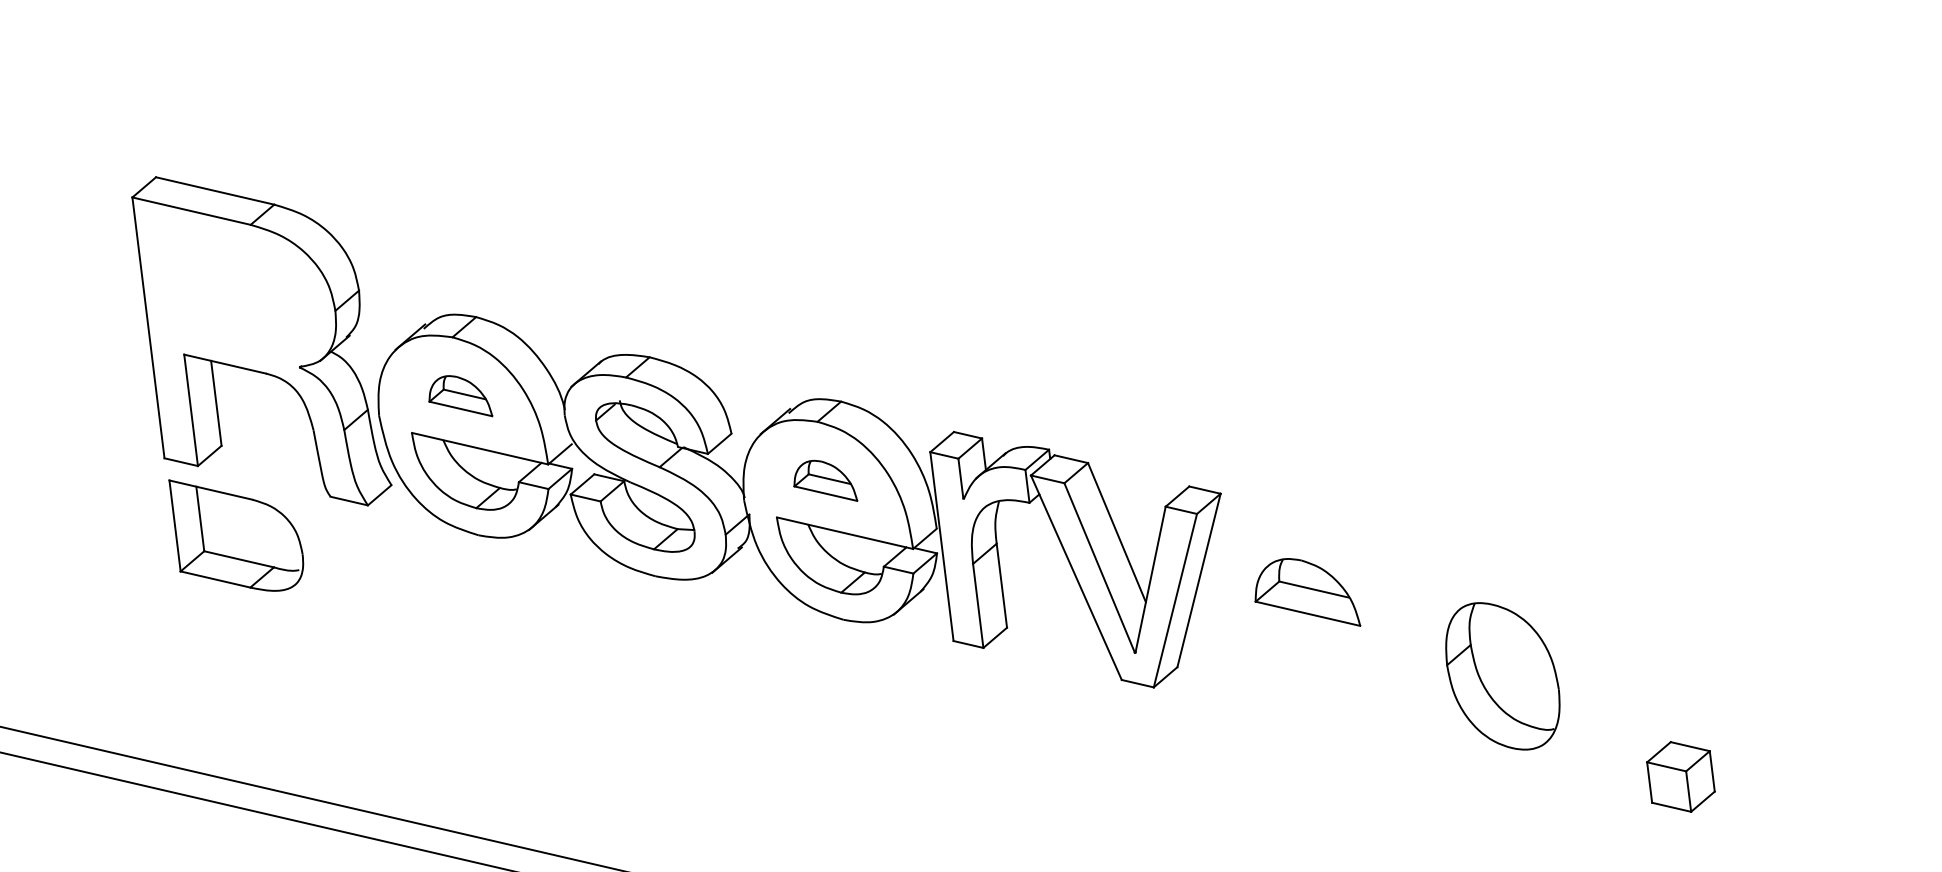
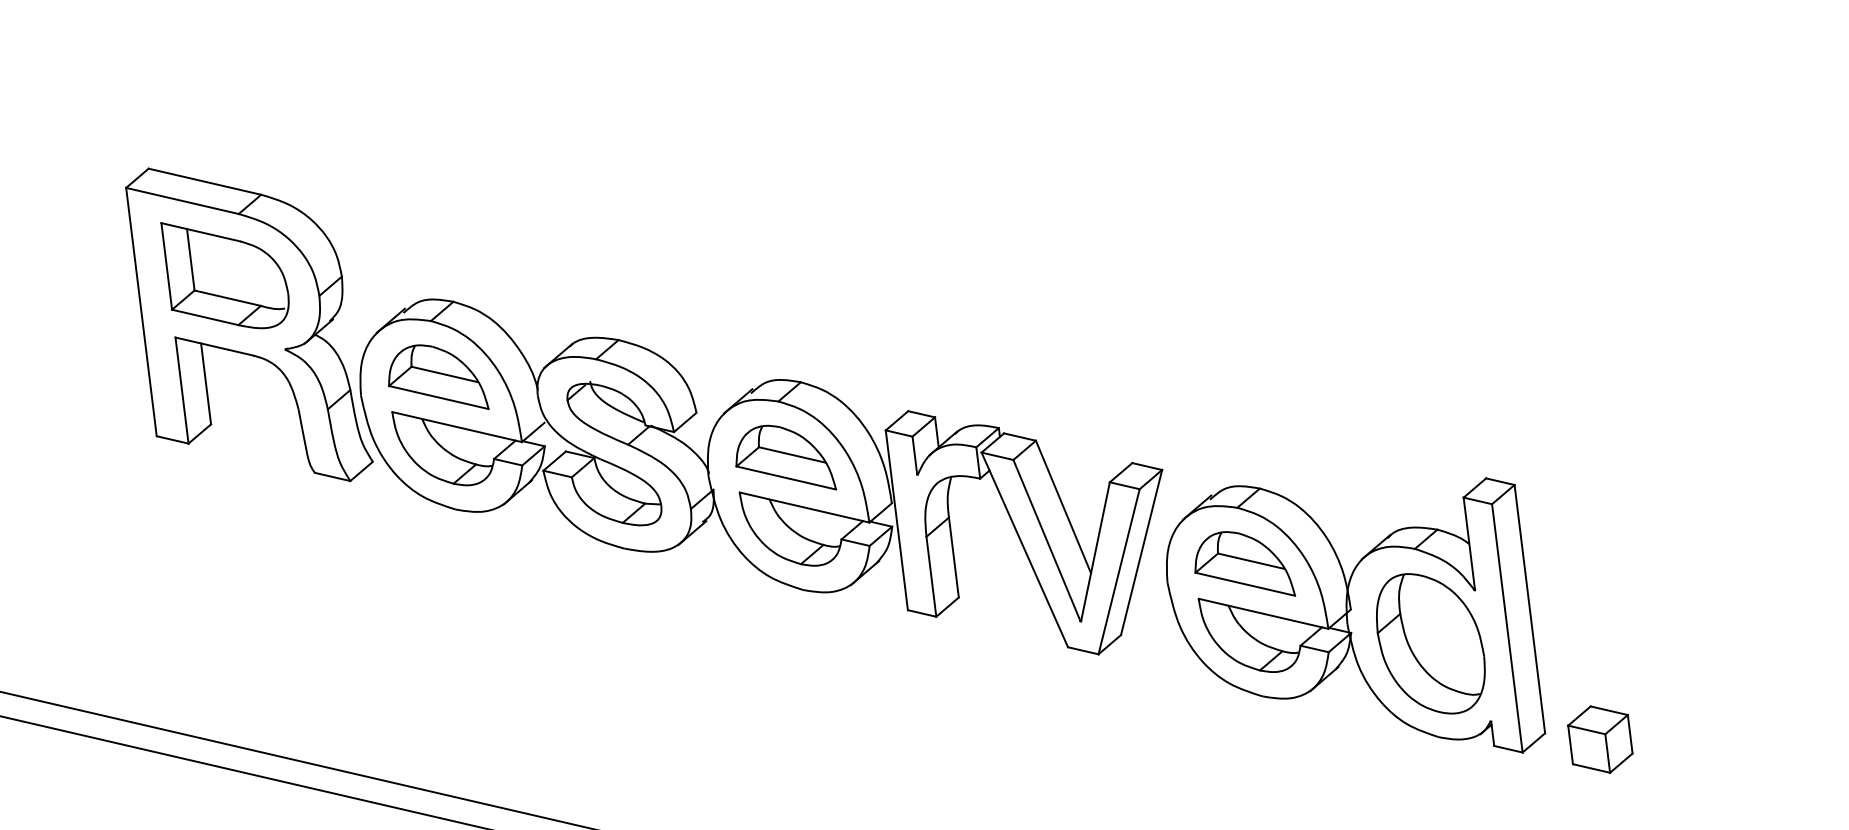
part: (460, 395) -> (438, 376), size x1.67
part: (825, 480) -> (785, 457), size x1.67
part: (236, 535) -> (225, 275), moved
part: (1423, 646) -> (1355, 615), added

